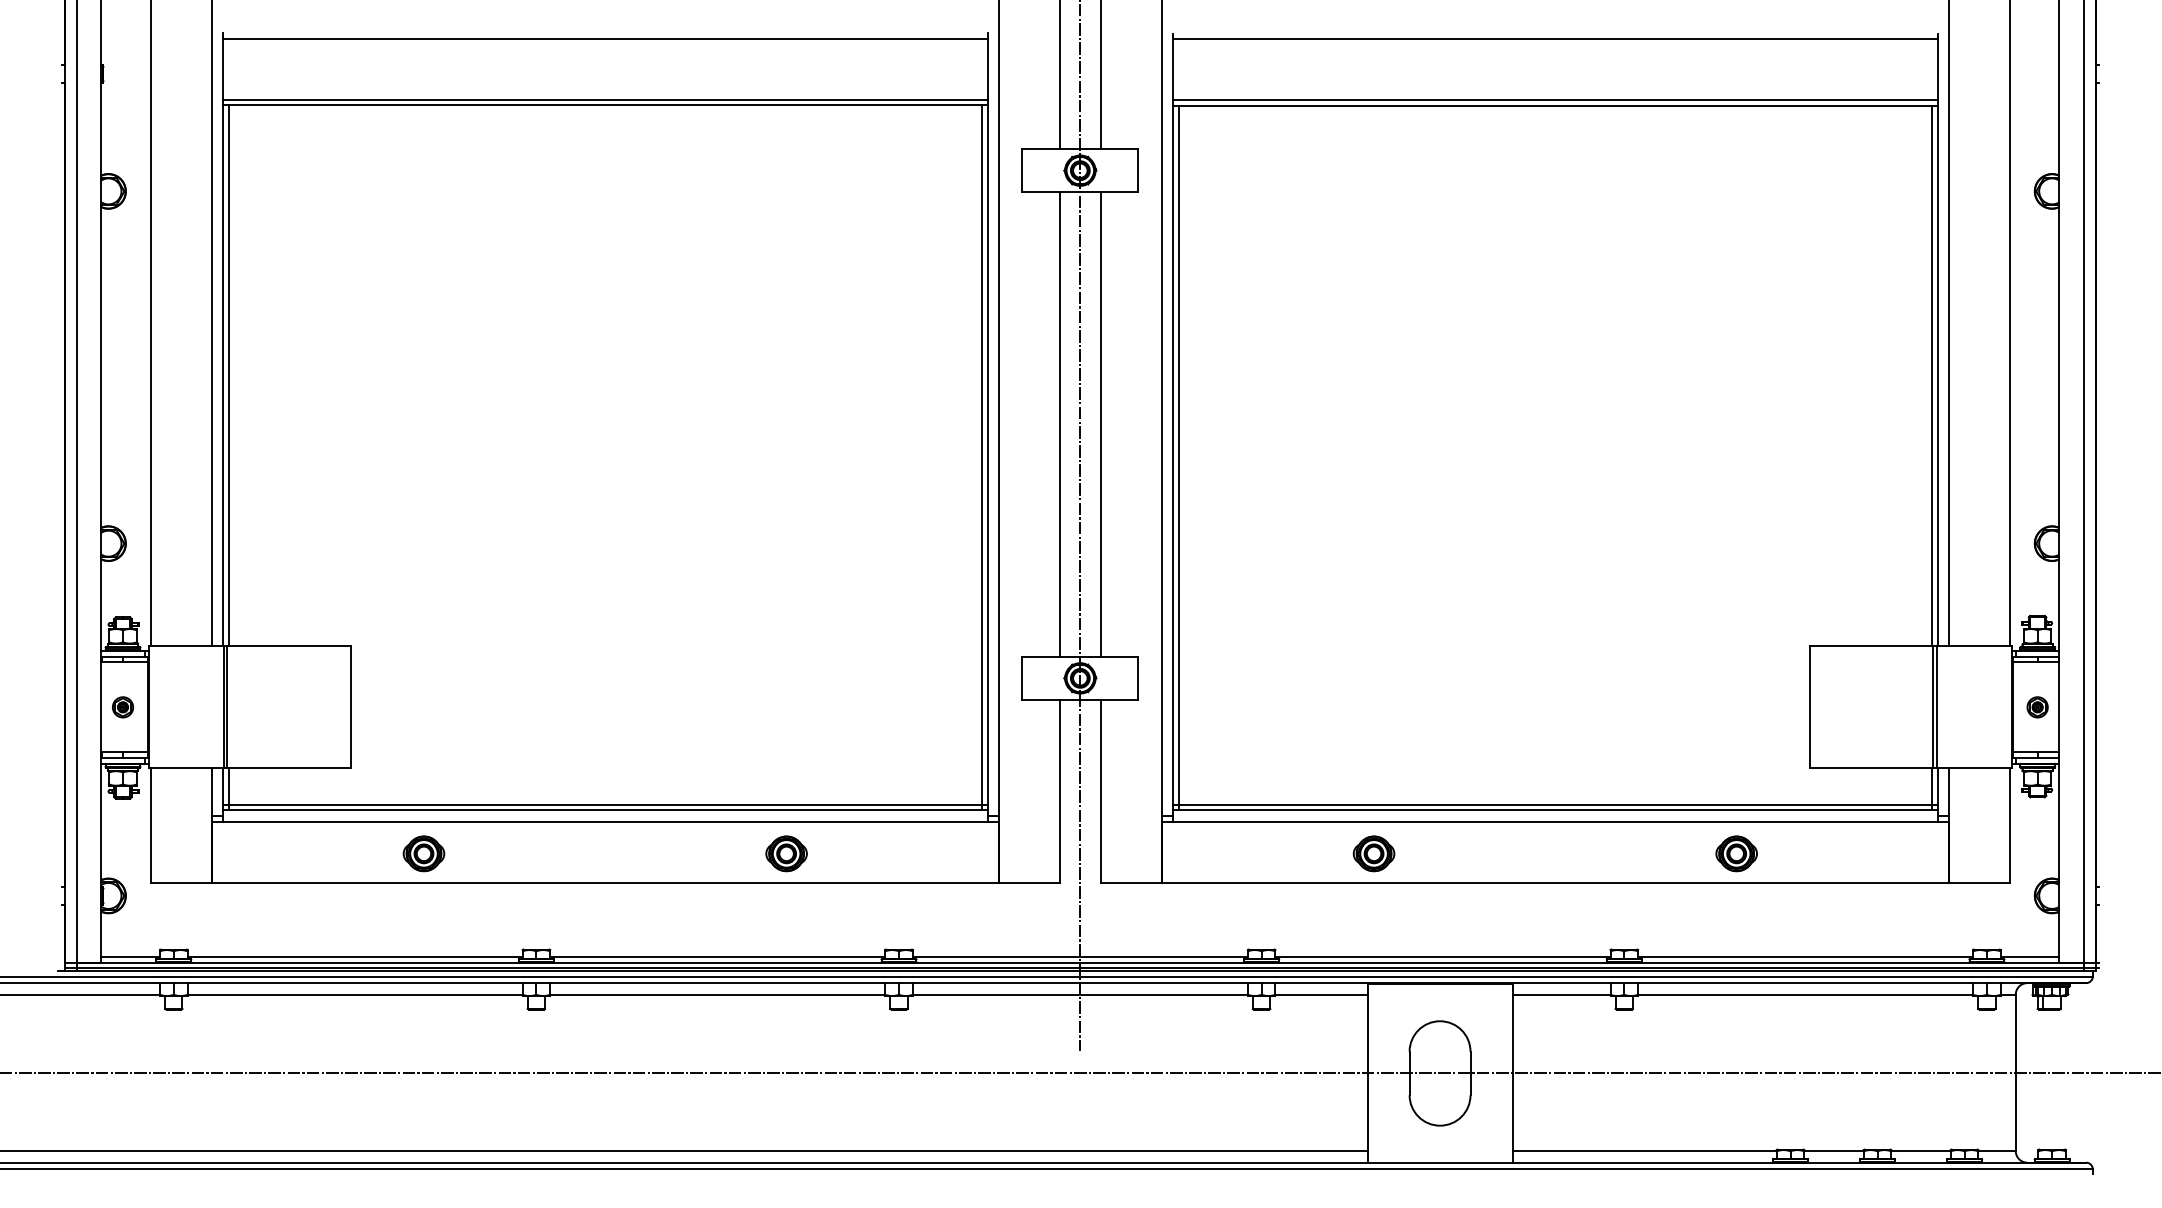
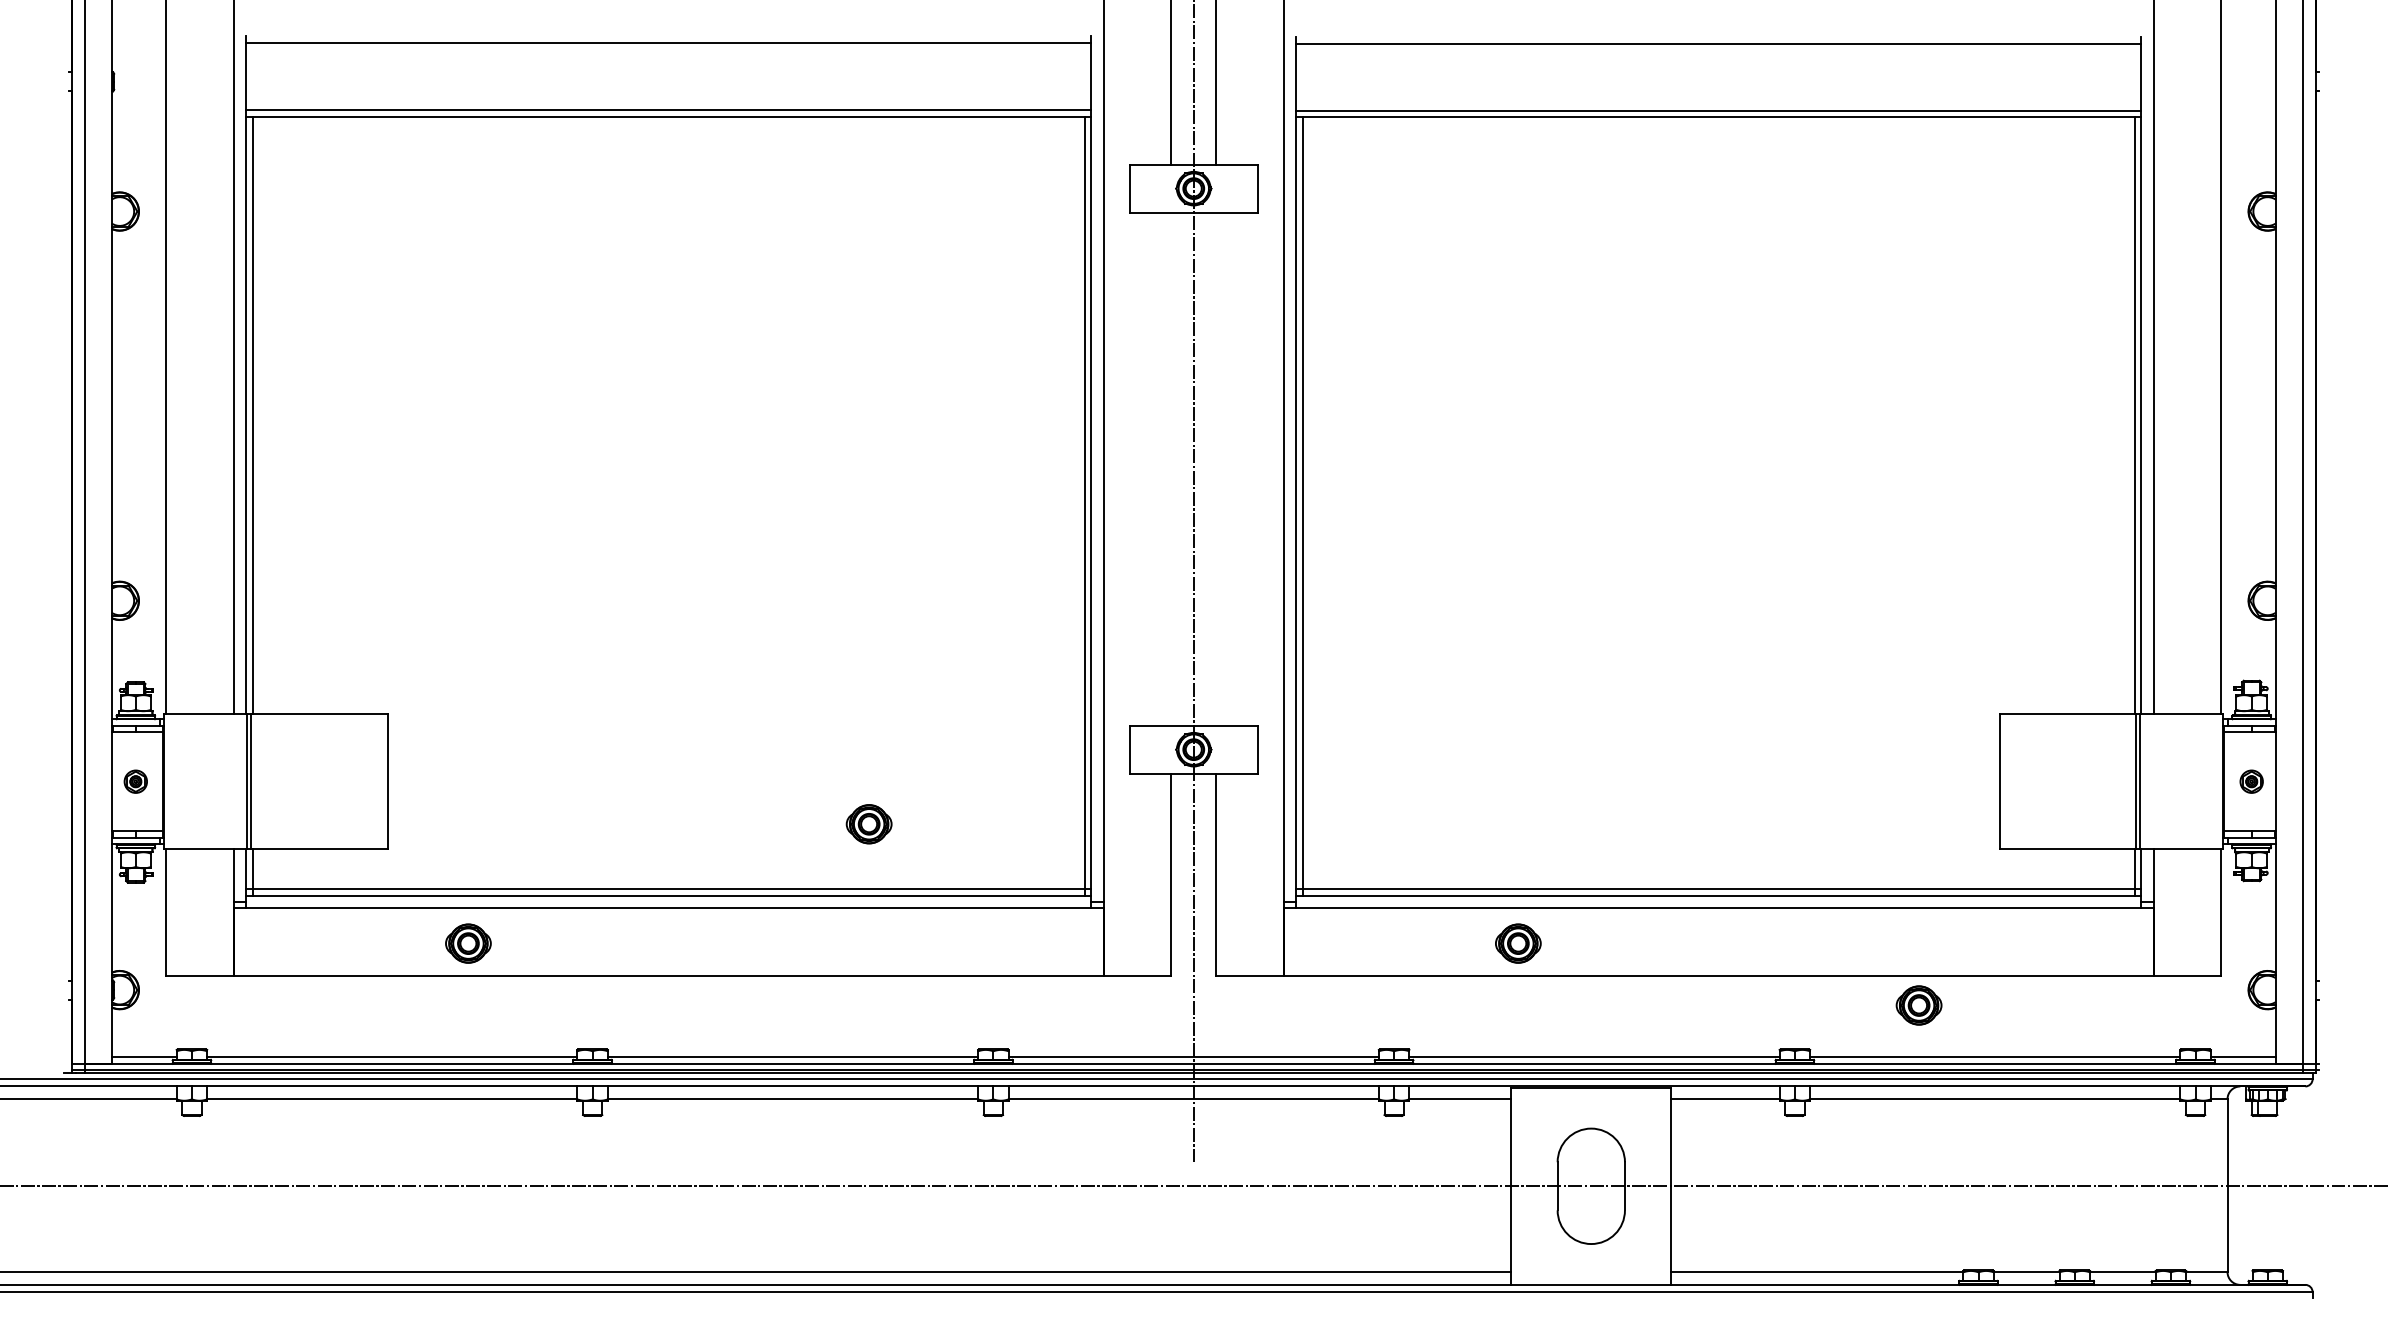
line: (1060, 424) -> (1171, 469), removed
line: (1100, 424) -> (1216, 469), removed
part: (786, 853) -> (869, 823), moved
part: (1736, 853) -> (1918, 1005), moved

